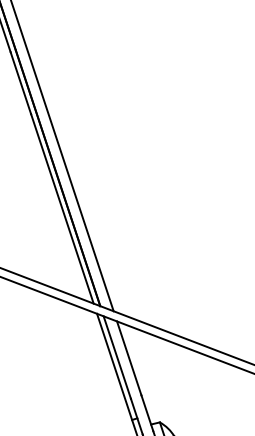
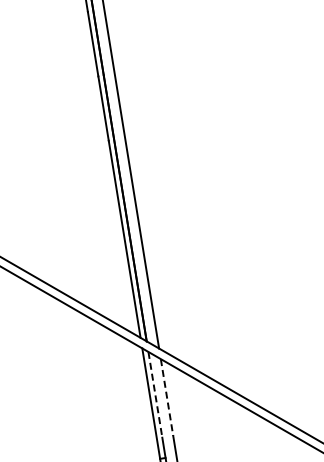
line: (117, 358) -> (155, 395), solid -> dashed
line: (129, 358) -> (167, 397), solid -> dashed

